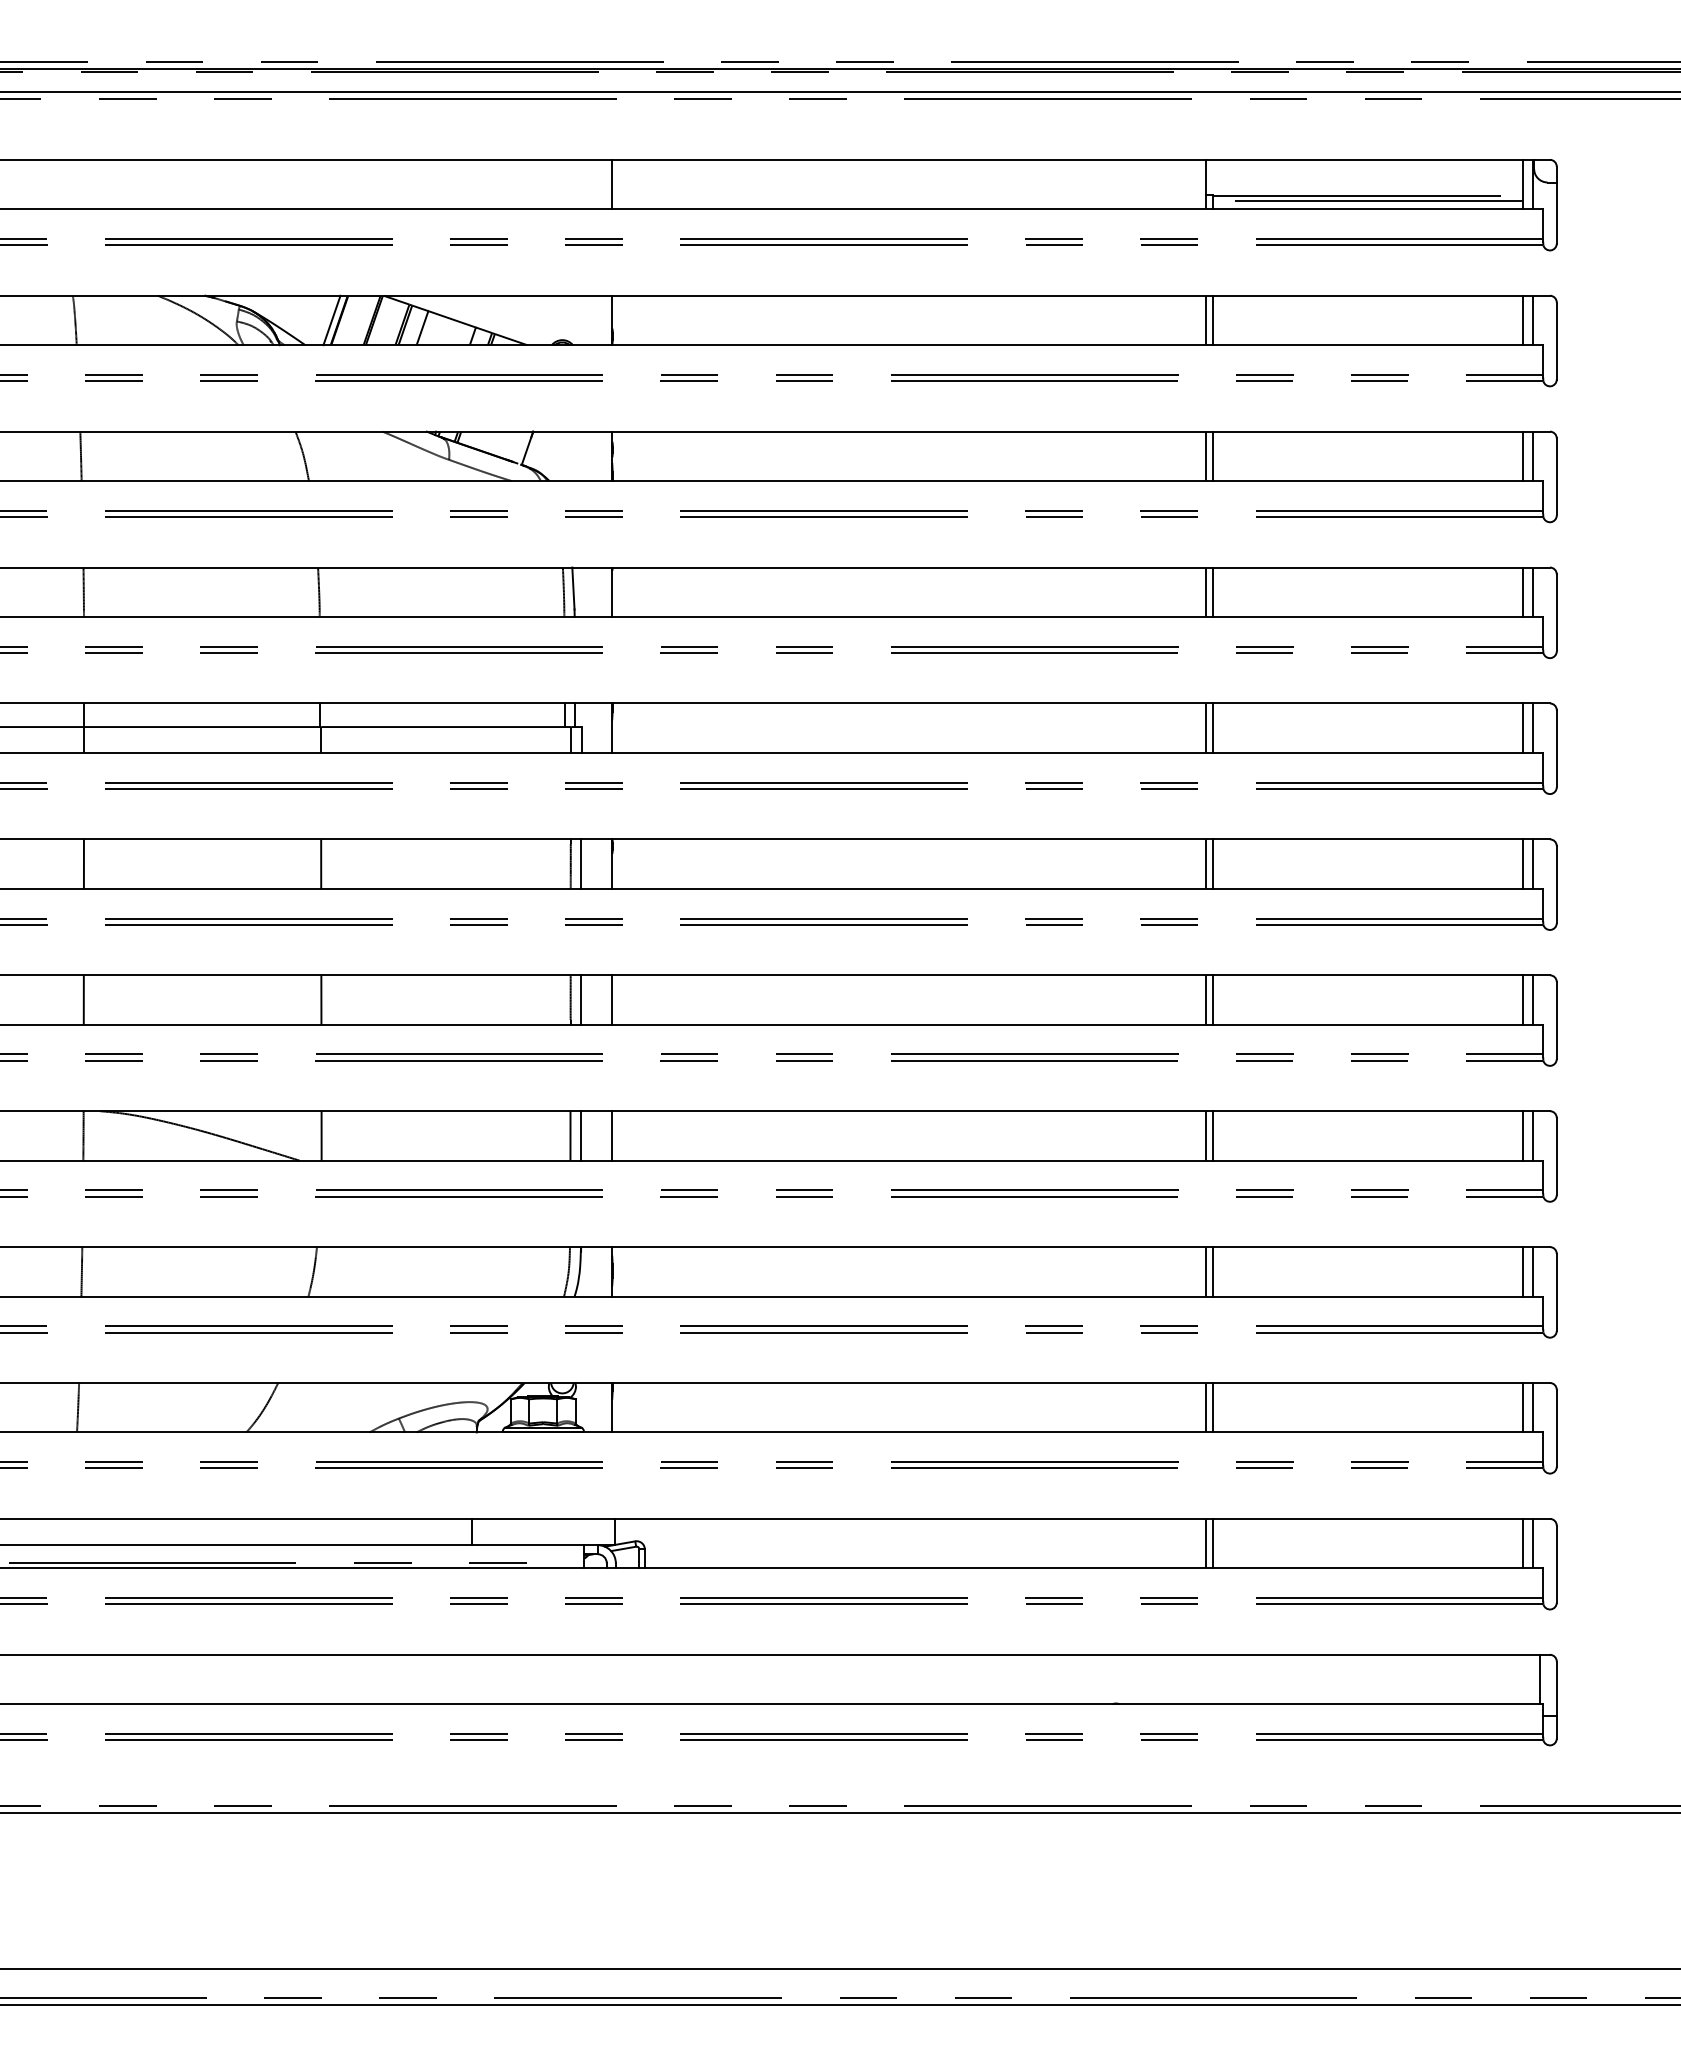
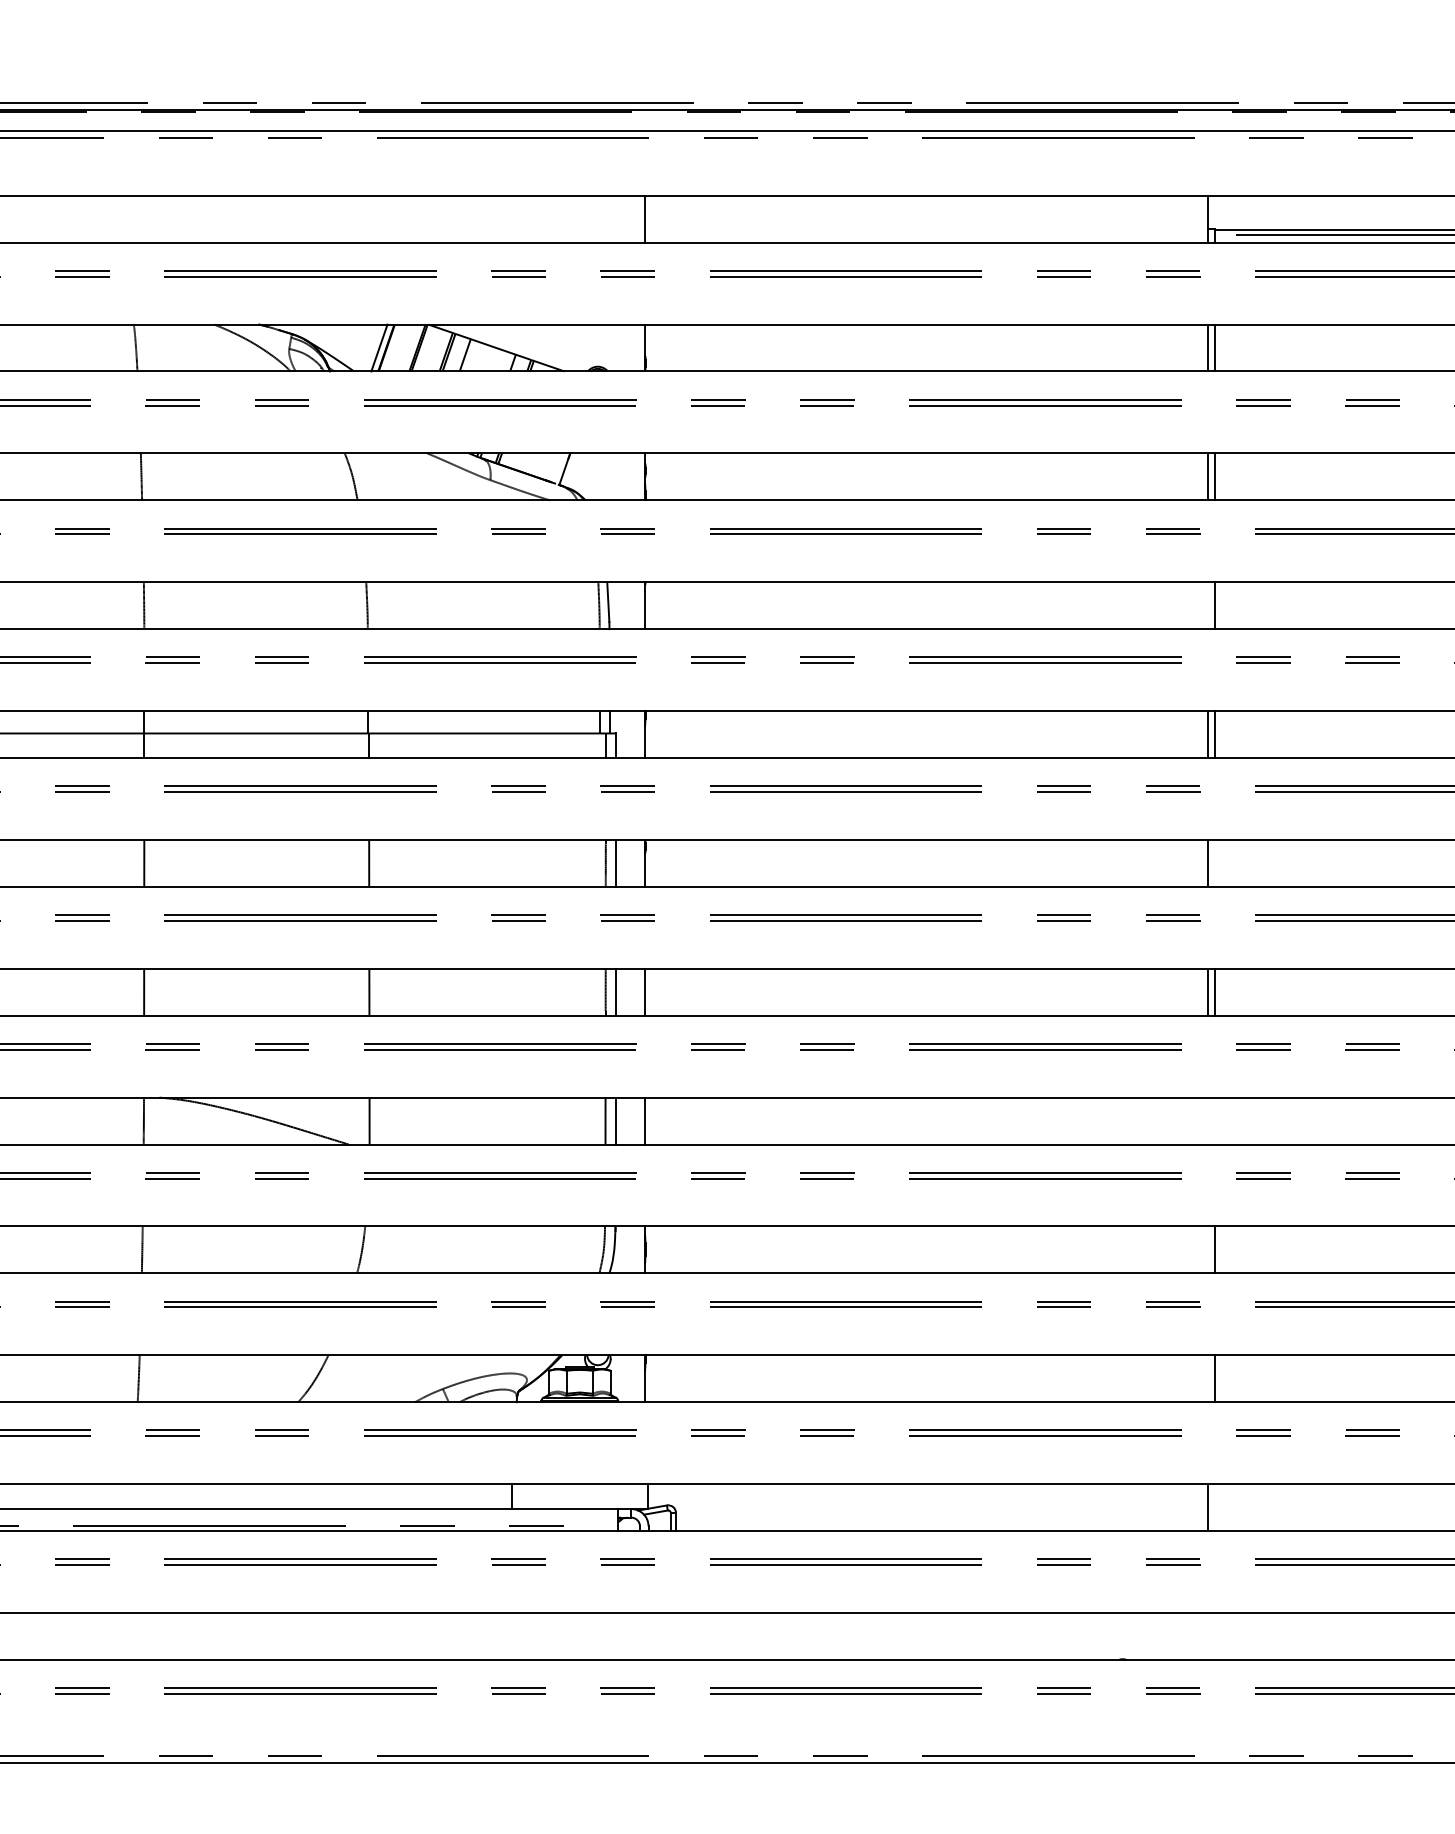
line: (1205, 591) -> (1207, 604), removed
line: (1212, 863) -> (1214, 862), removed
line: (1205, 1135) -> (1207, 1120), removed
line: (1212, 1135) -> (1214, 1120), removed
line: (1205, 1271) -> (1207, 1249), removed
line: (1205, 1407) -> (1207, 1378), removed
line: (1212, 1543) -> (1214, 1507), removed

